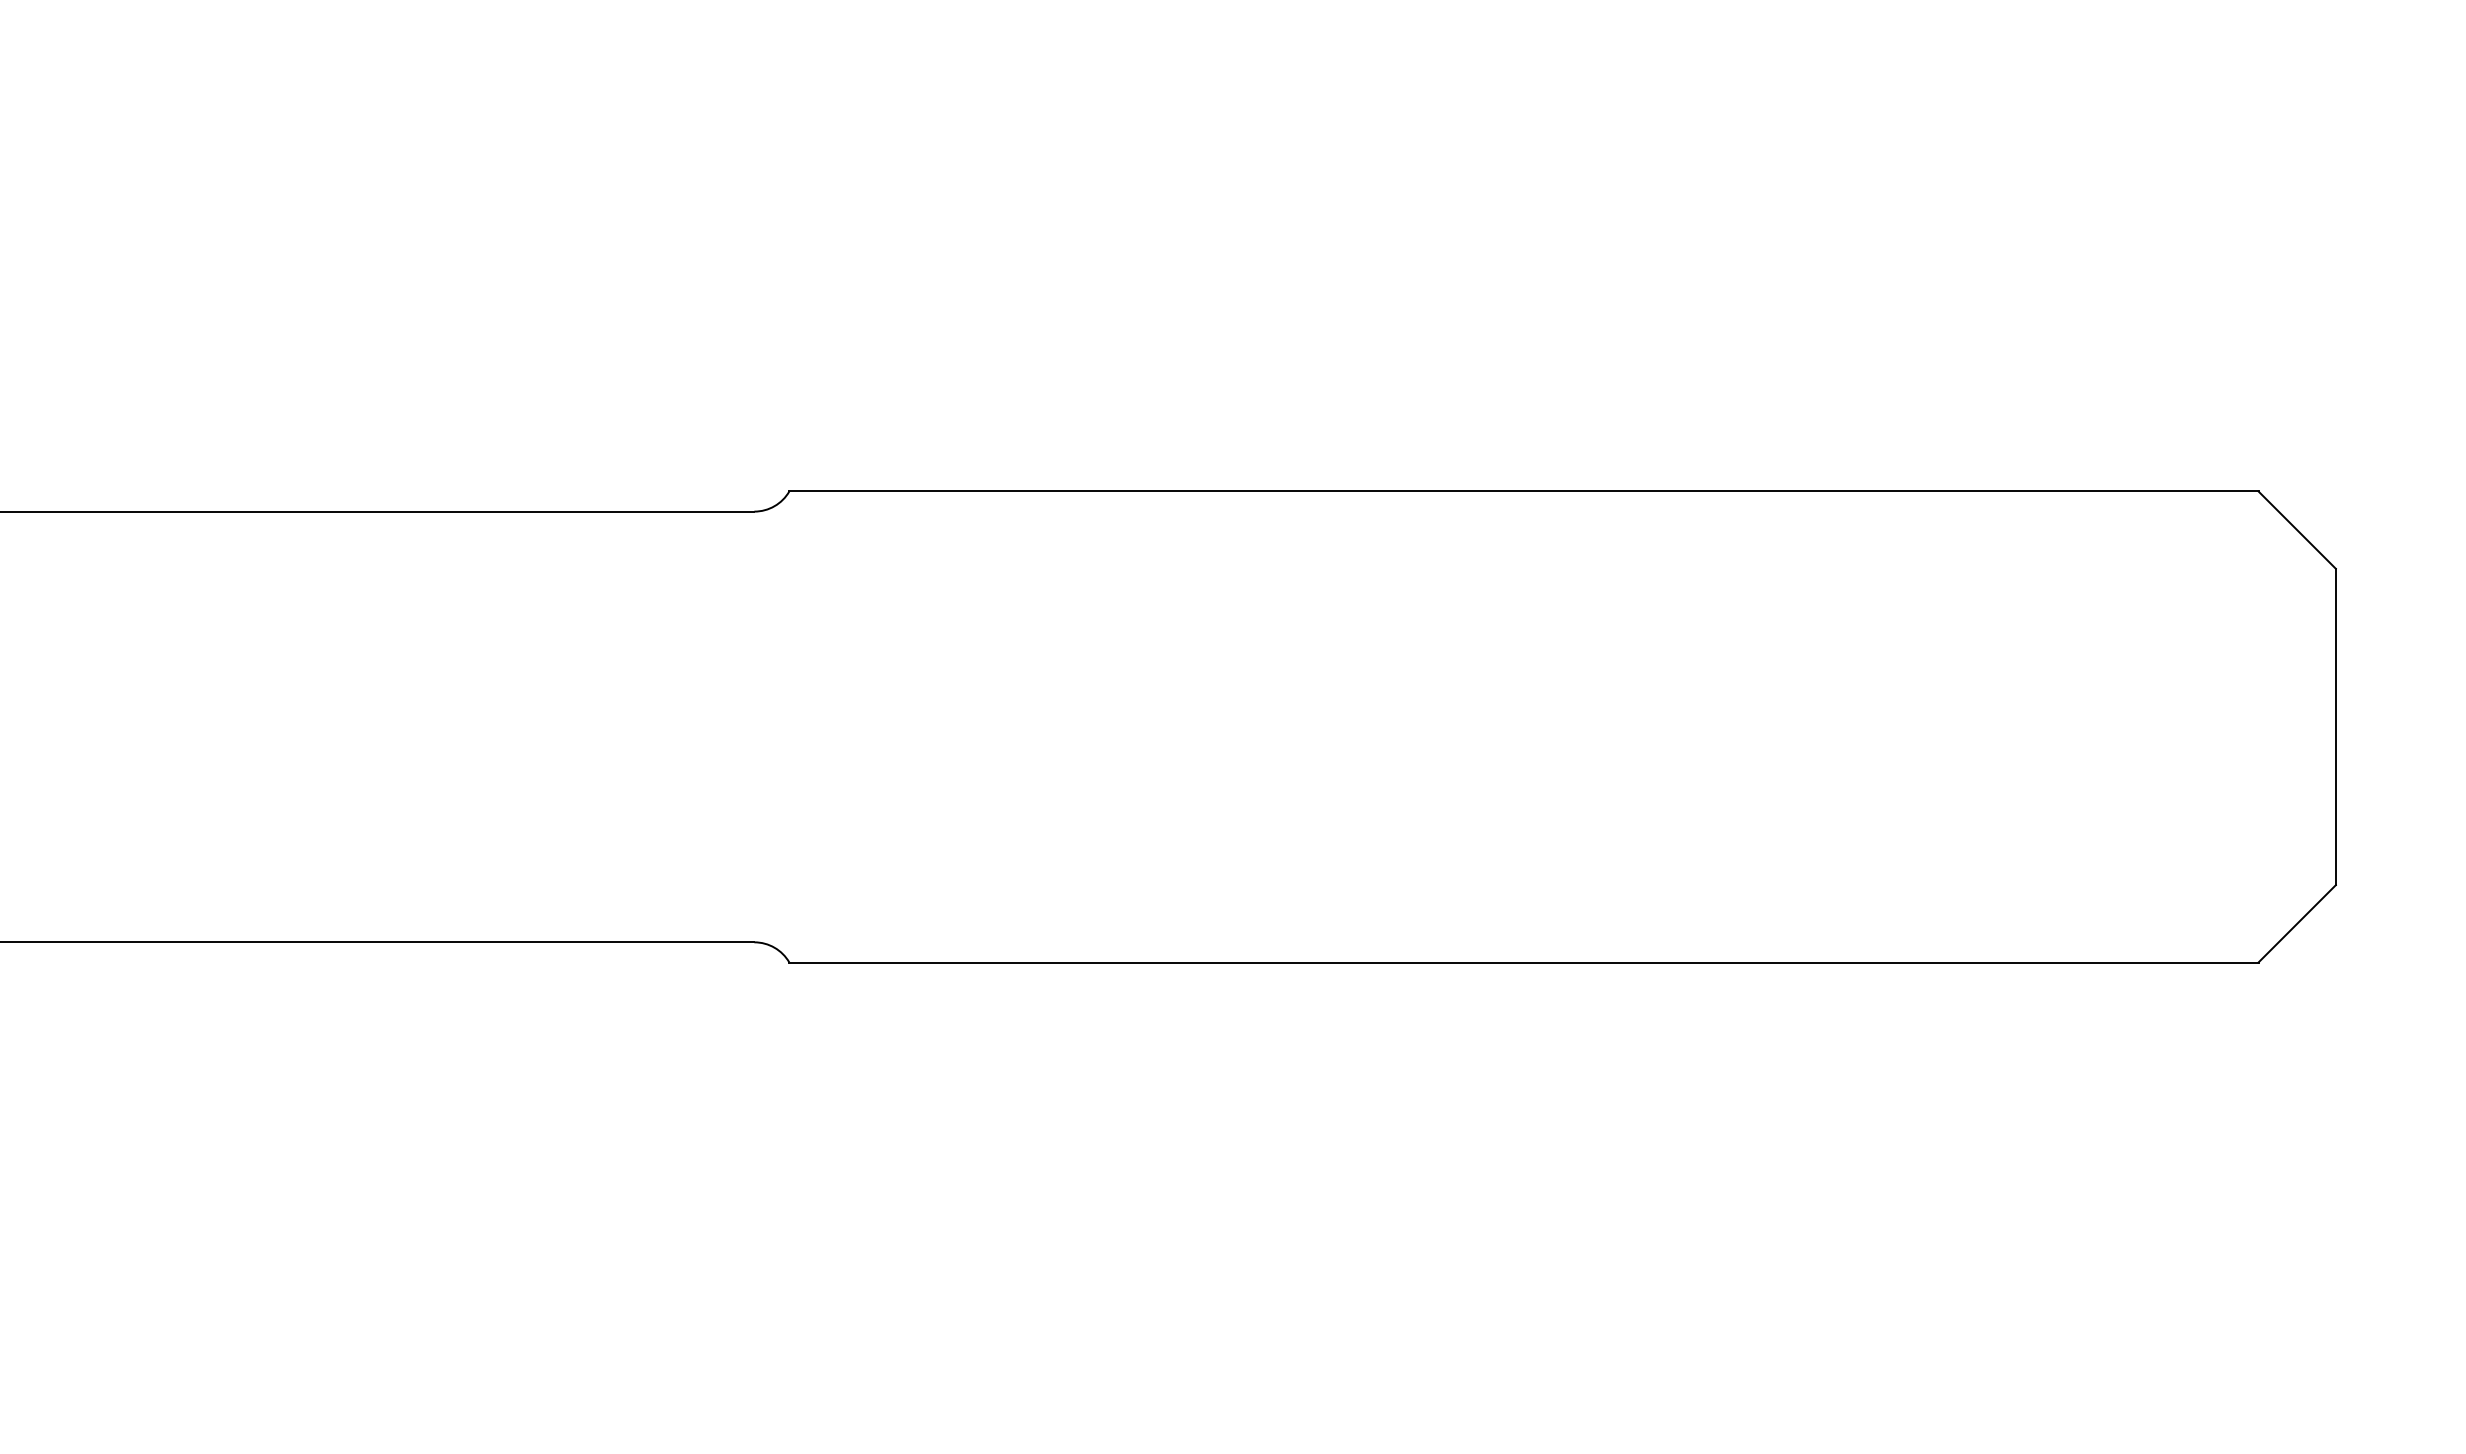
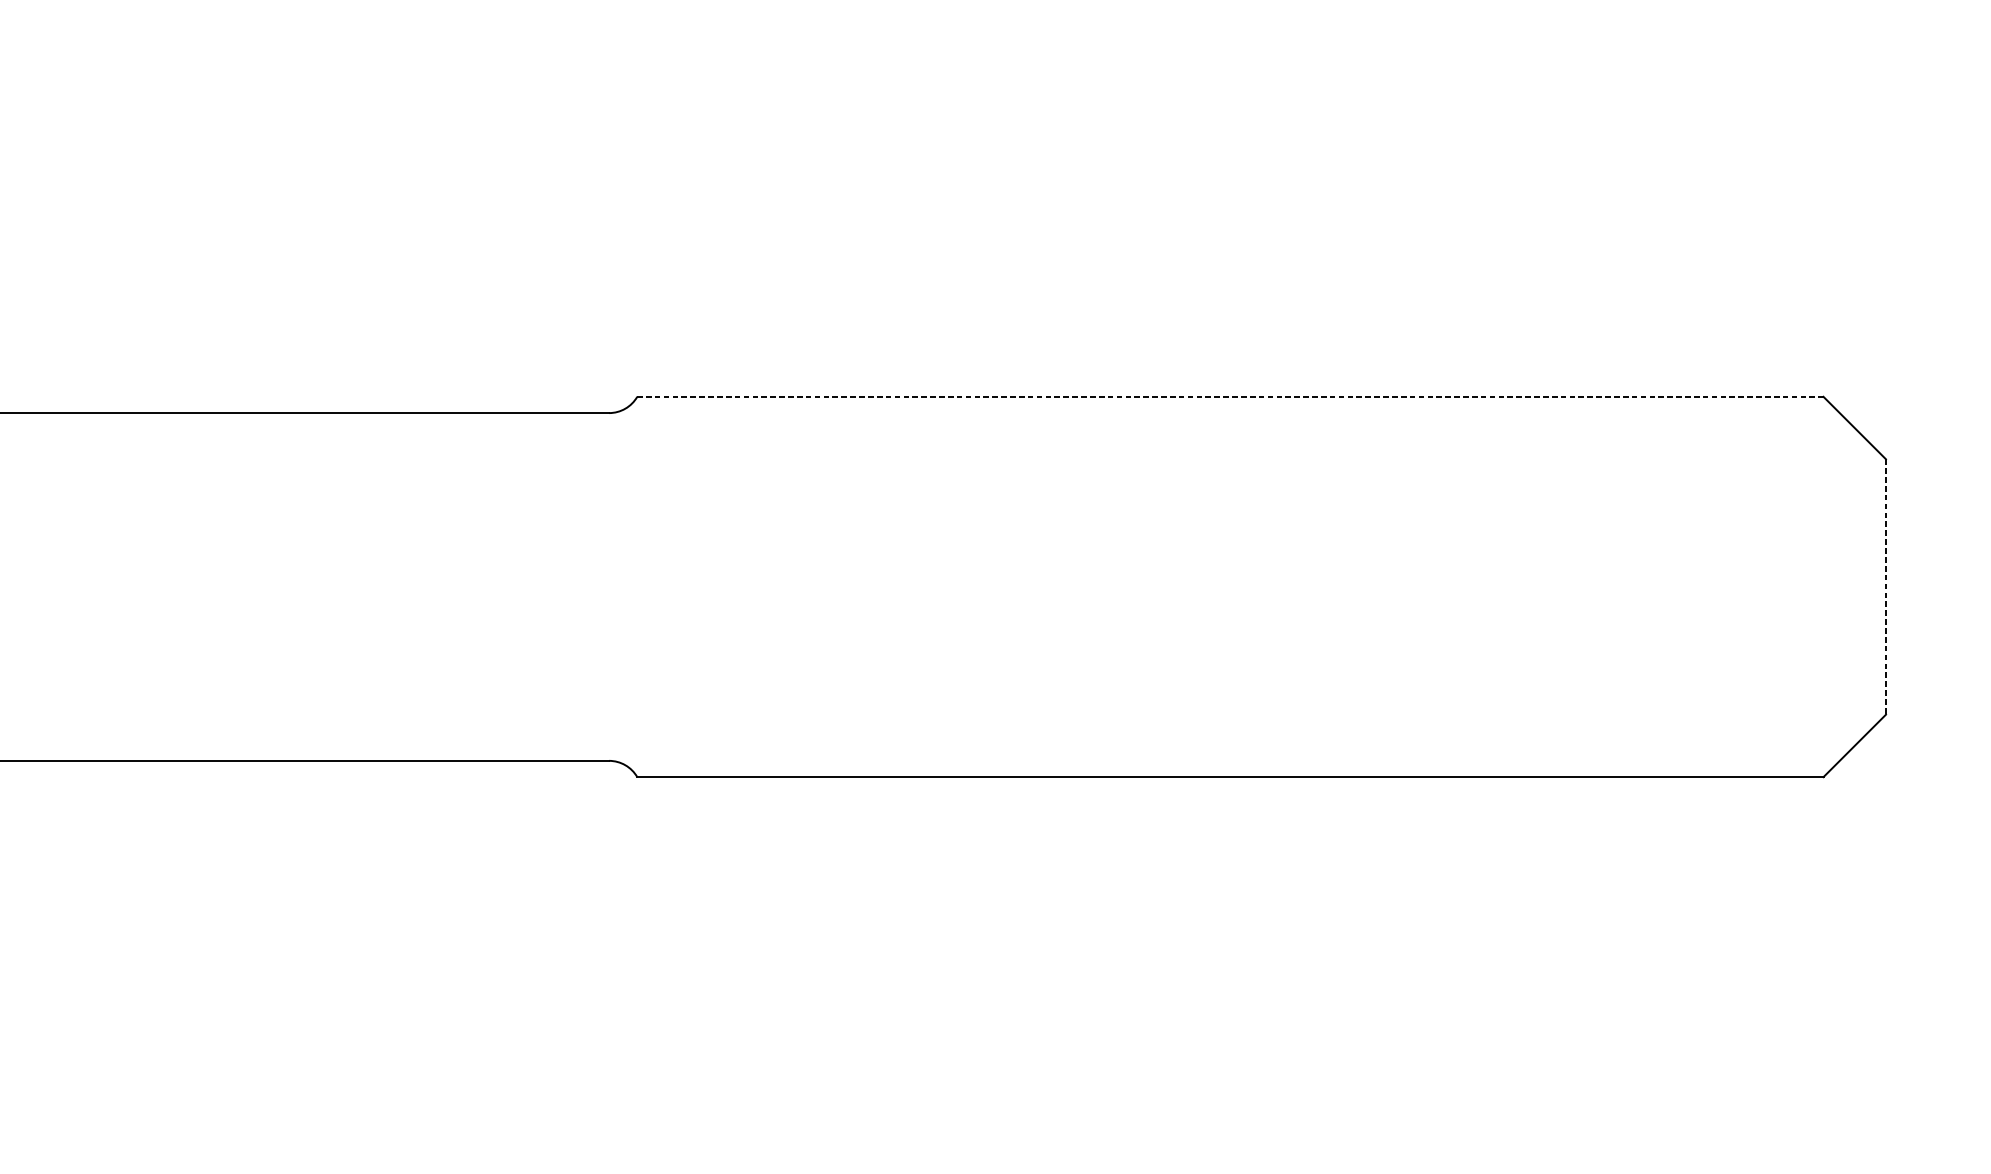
line: (1523, 491) -> (1230, 396), solid -> dashed
line: (2335, 727) -> (1885, 587), solid -> dashed

